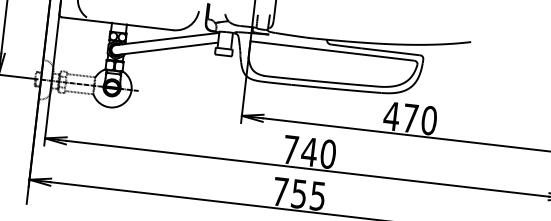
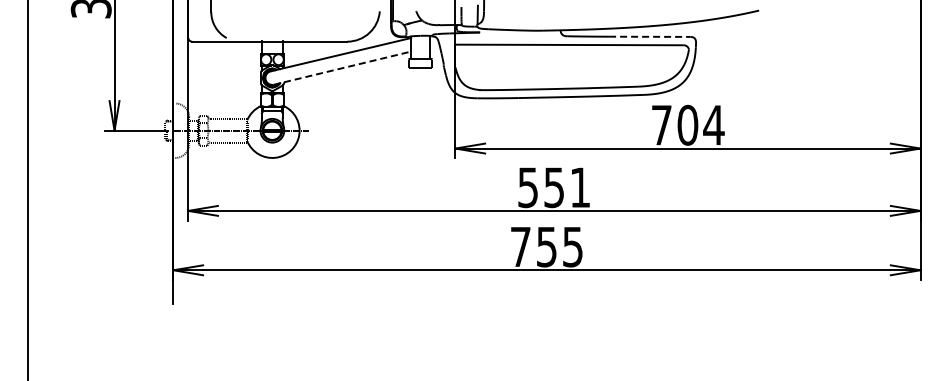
line: (167, 49) -> (342, 68), solid -> dashed
line: (390, 51) -> (649, 36), solid -> dashed
text: (410, 117) -> (687, 124), 470 -> 704
text: (309, 151) -> (554, 187), 740 -> 551

